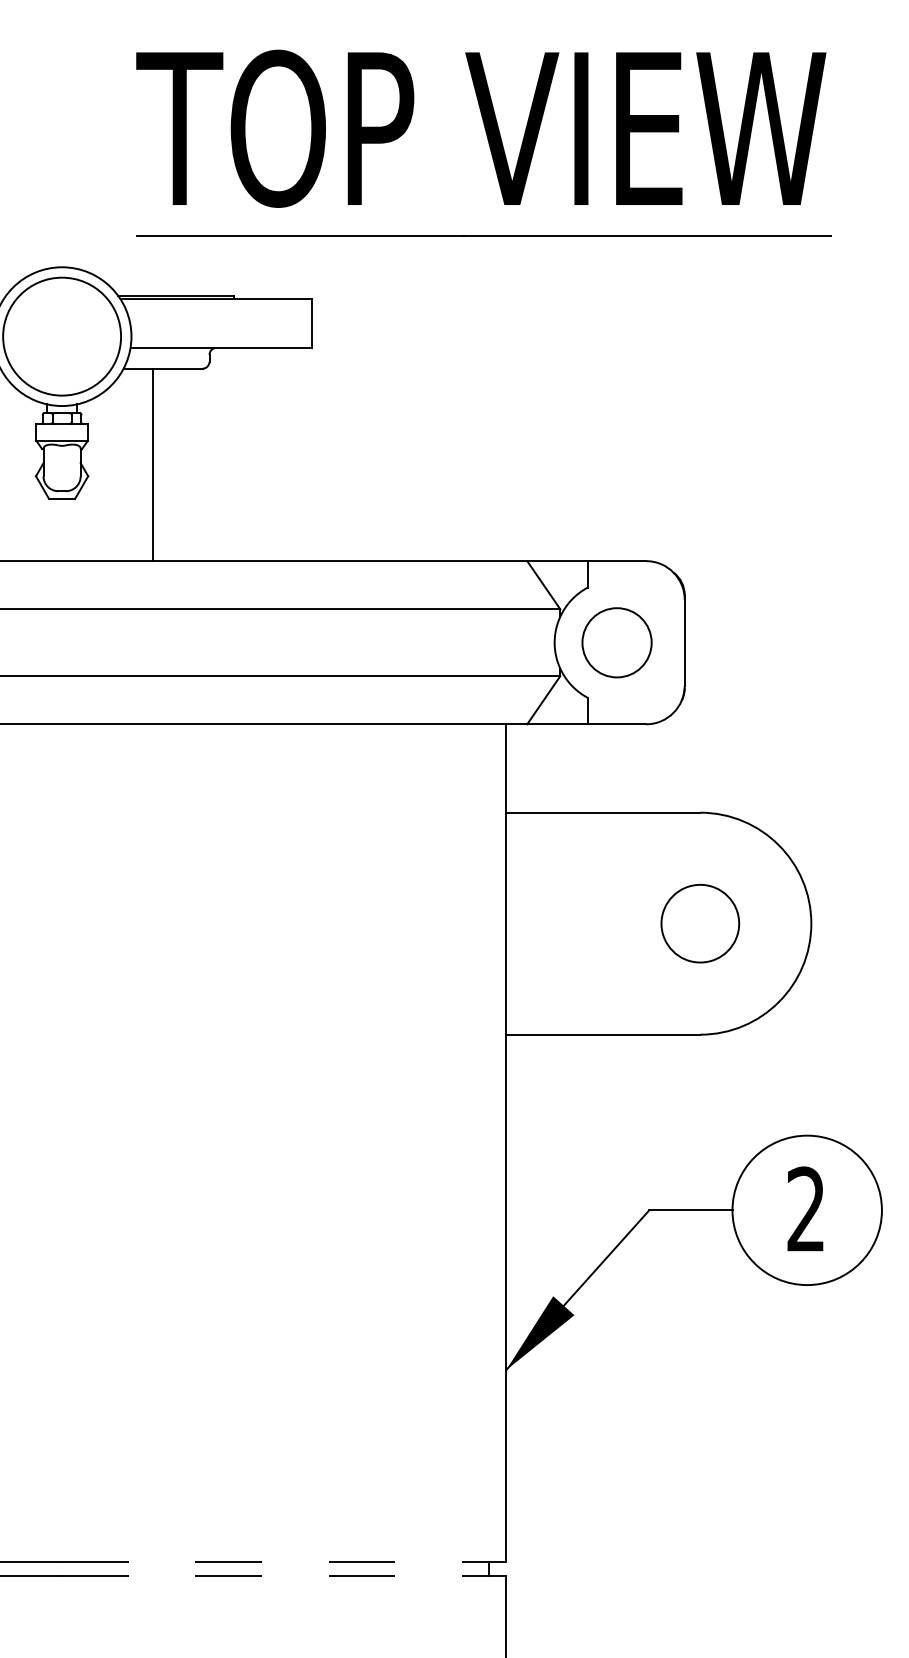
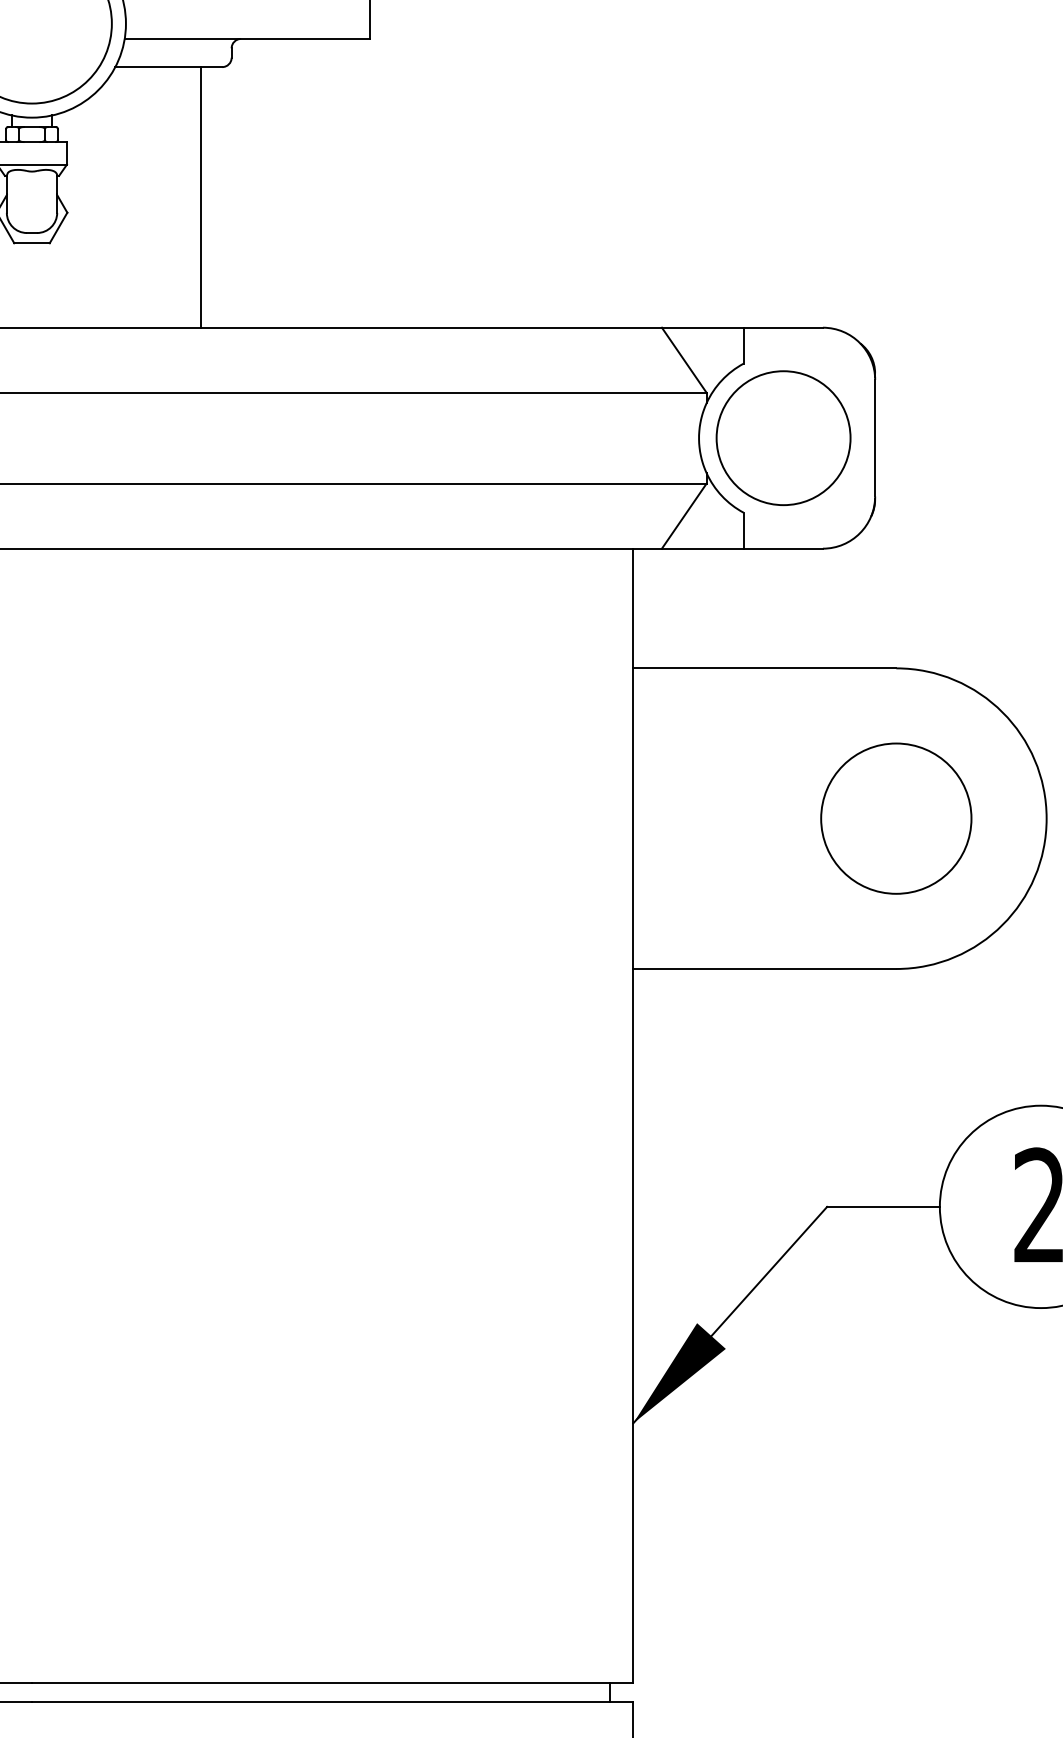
line: (152, 464) -> (200, 196), moved
circle: (616, 642) -> (782, 437), size x1.43
circle: (699, 923) -> (895, 818), size x1.43
line: (284, 1561) -> (333, 1682), dashed -> solid
line: (284, 1575) -> (333, 1701), dashed -> solid

